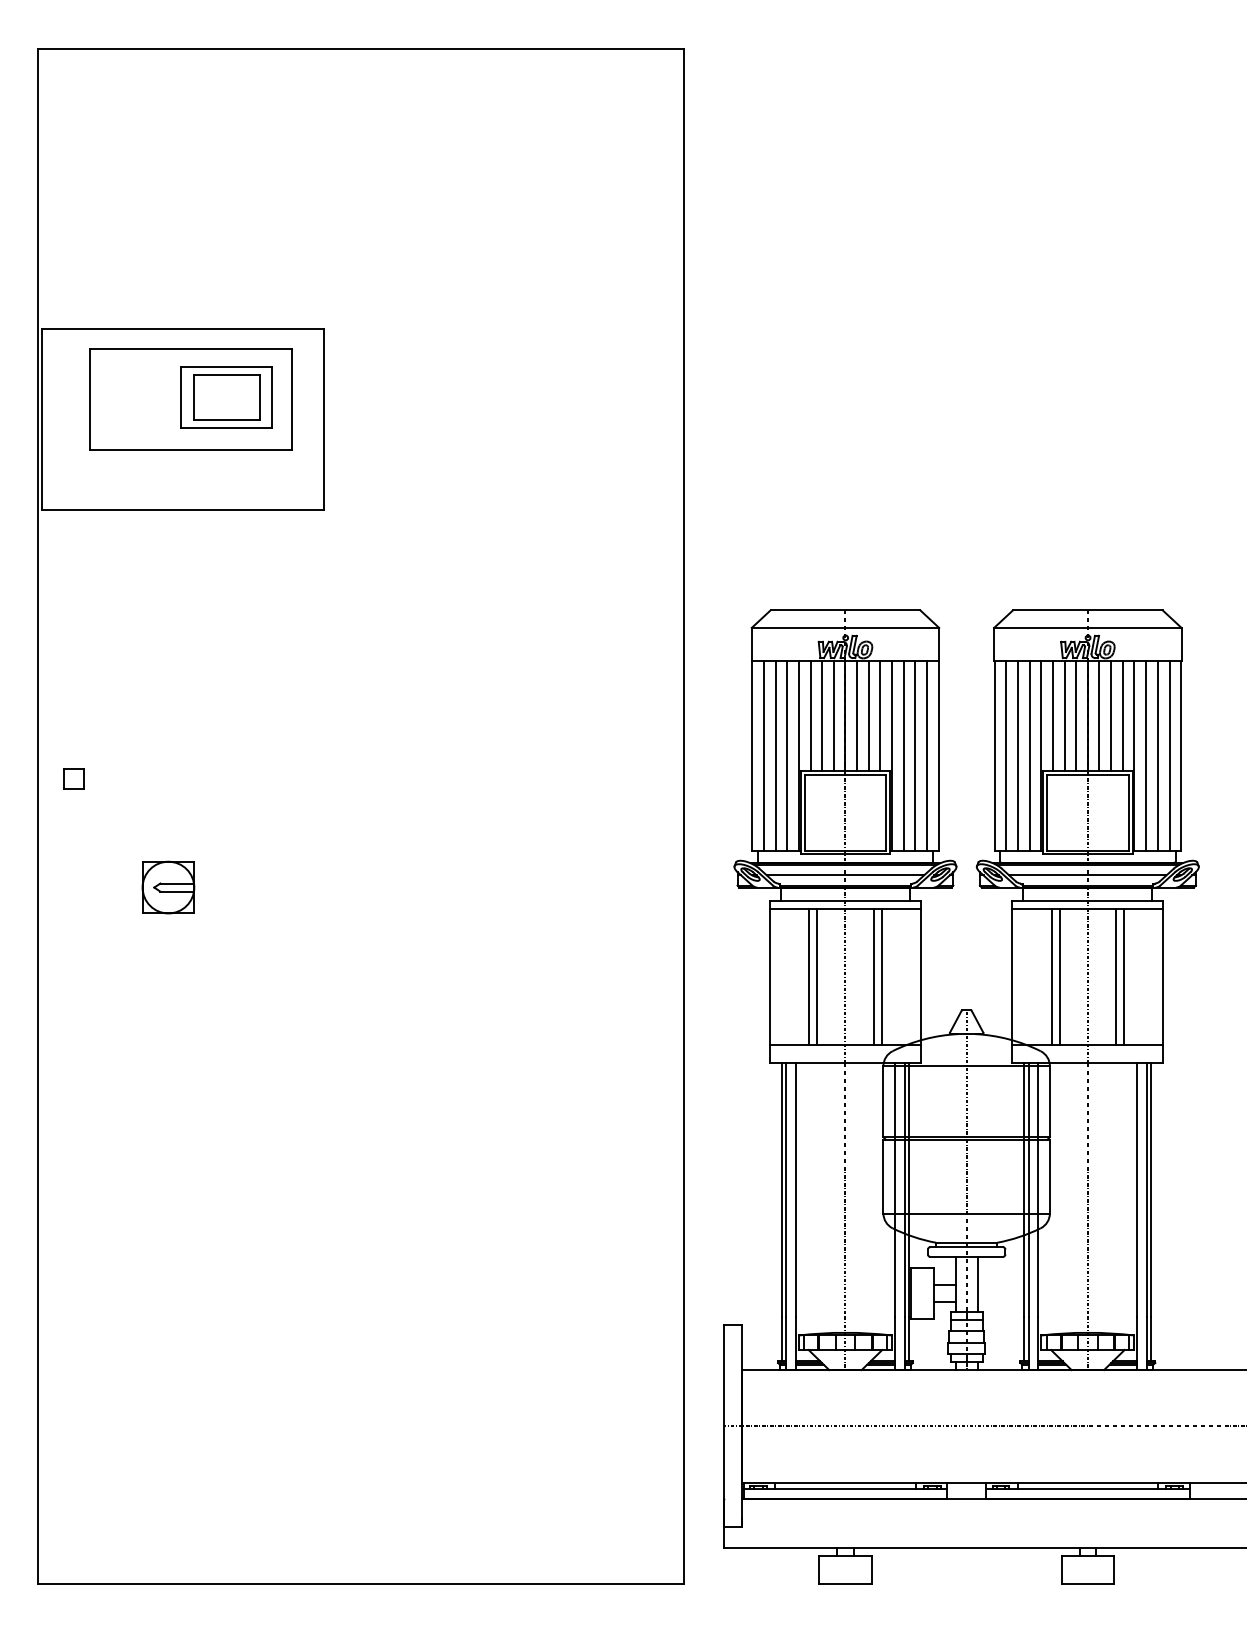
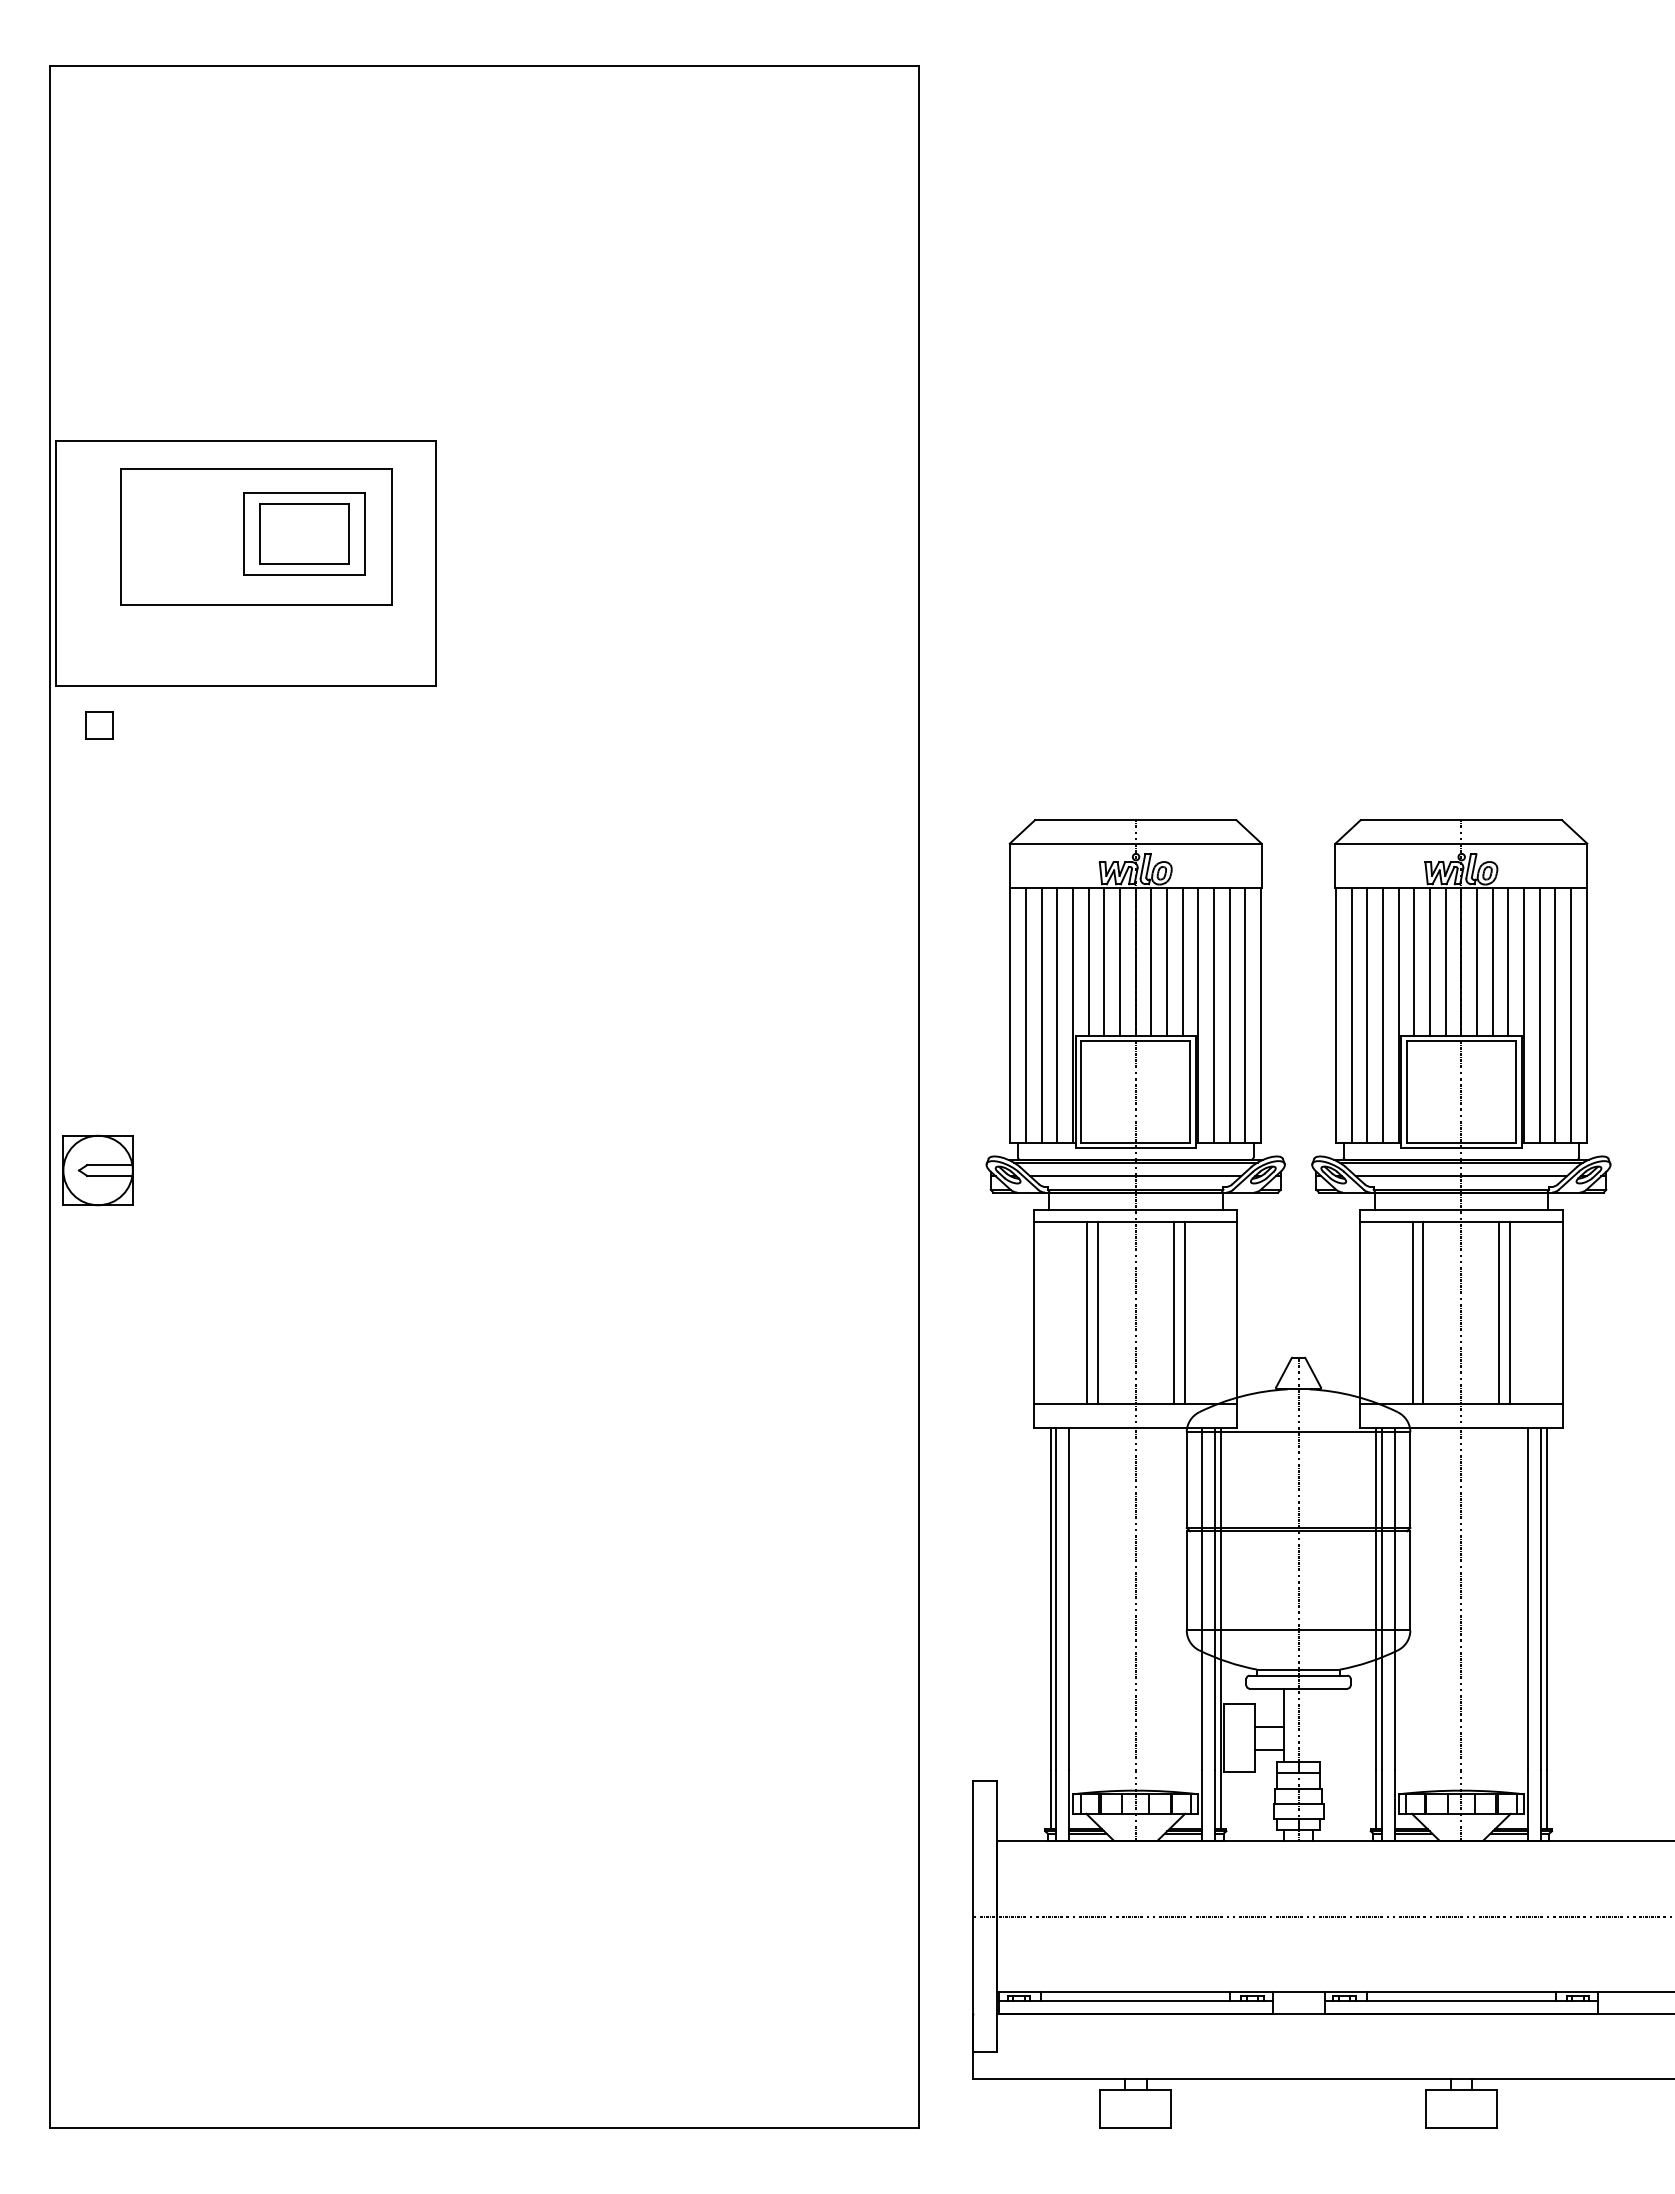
part: (74, 778) -> (99, 725), moved
part: (167, 887) -> (97, 1170), moved
line: (977, 1284) -> (1313, 1725), removed

